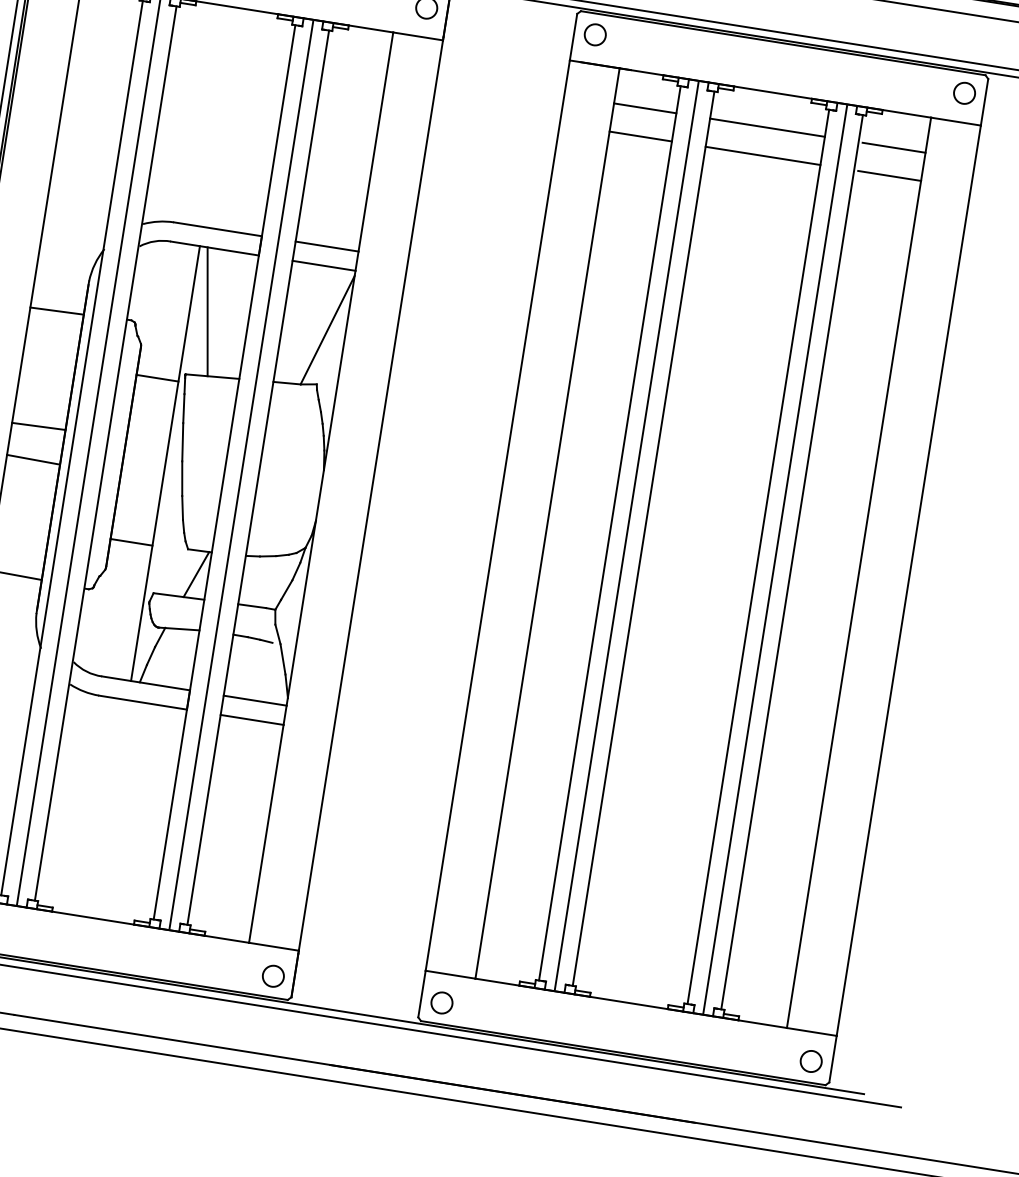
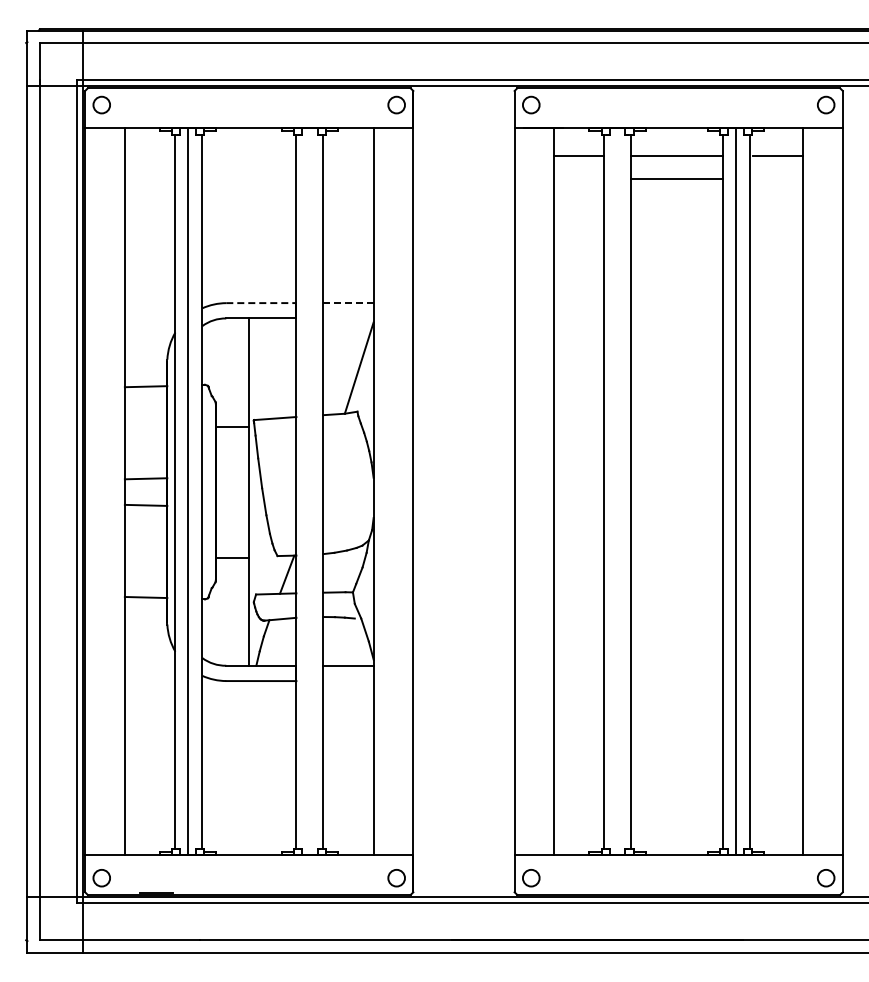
line: (641, 136) -> (579, 178), removed
line: (889, 175) -> (777, 178), removed
line: (218, 229) -> (261, 303), solid -> dashed
line: (327, 247) -> (348, 303), solid -> dashed
line: (324, 265) -> (348, 318), removed
line: (207, 311) -> (263, 368), removed
line: (240, 474) -> (309, 491), removed
line: (626, 535) -> (617, 491), removed
line: (252, 720) -> (348, 681), removed

